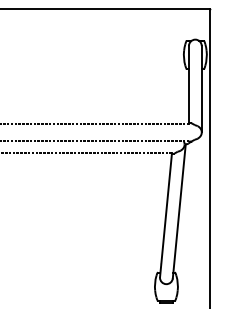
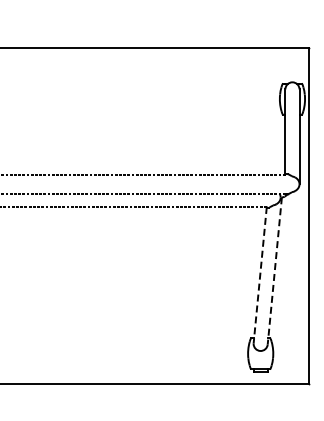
line: (179, 210) -> (274, 270), solid -> dashed
line: (166, 215) -> (260, 275), solid -> dashed

